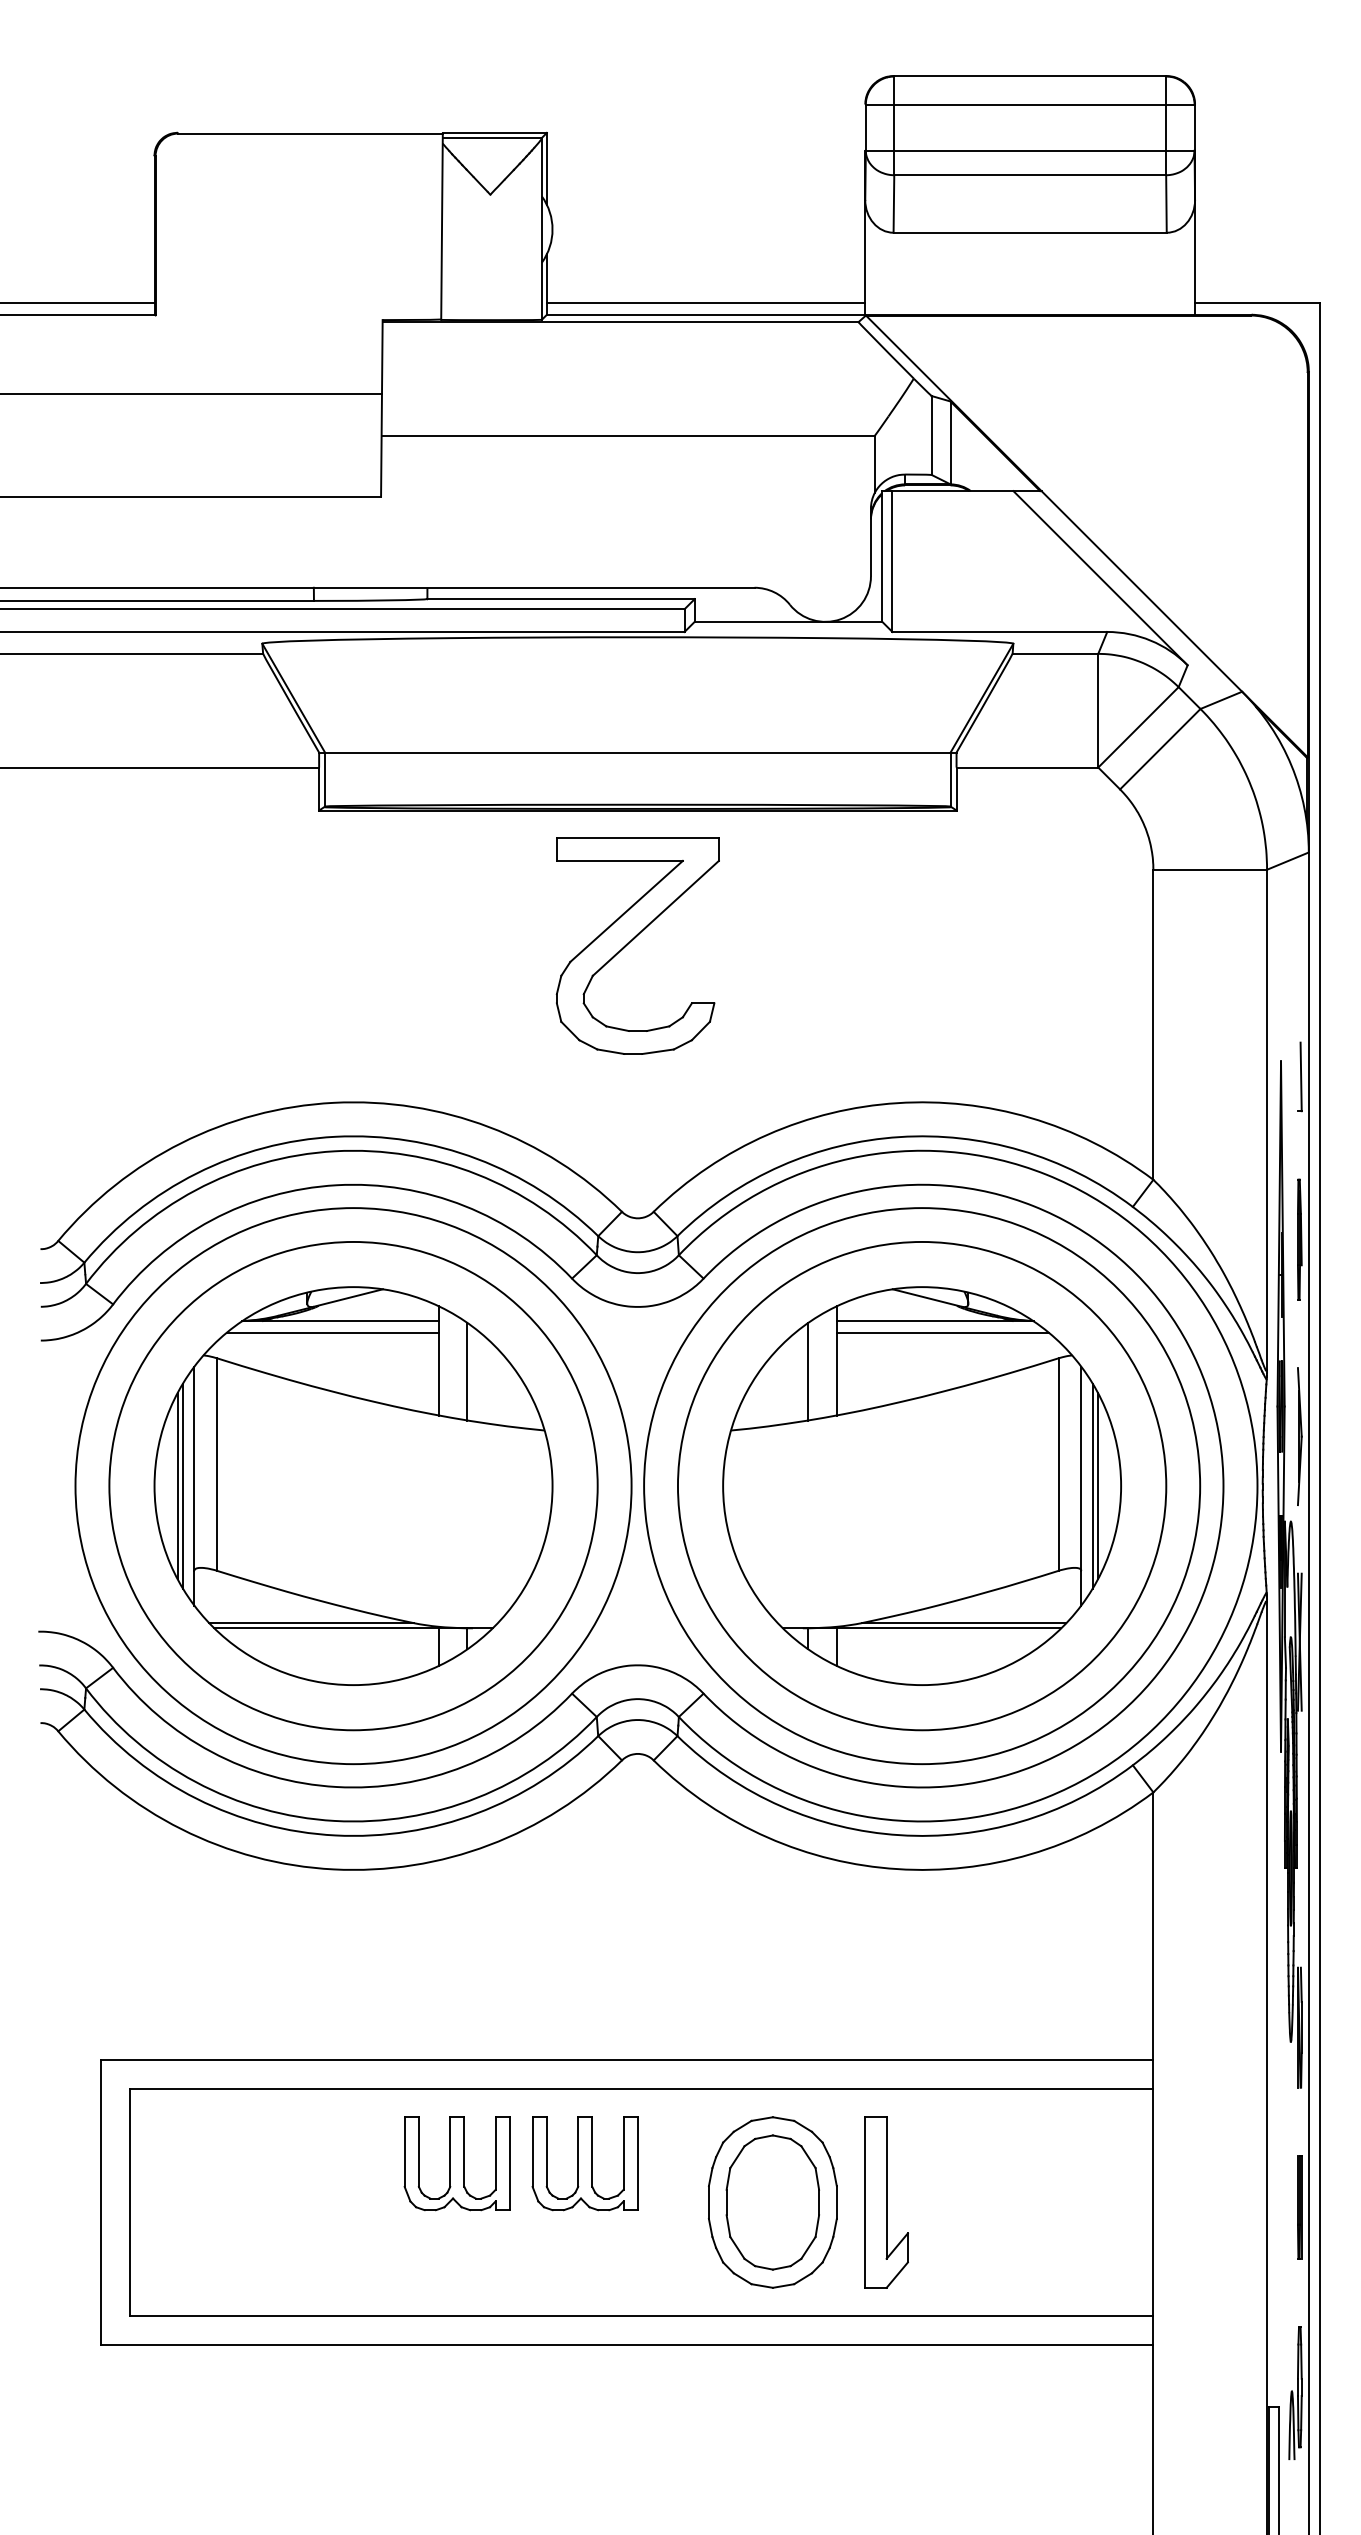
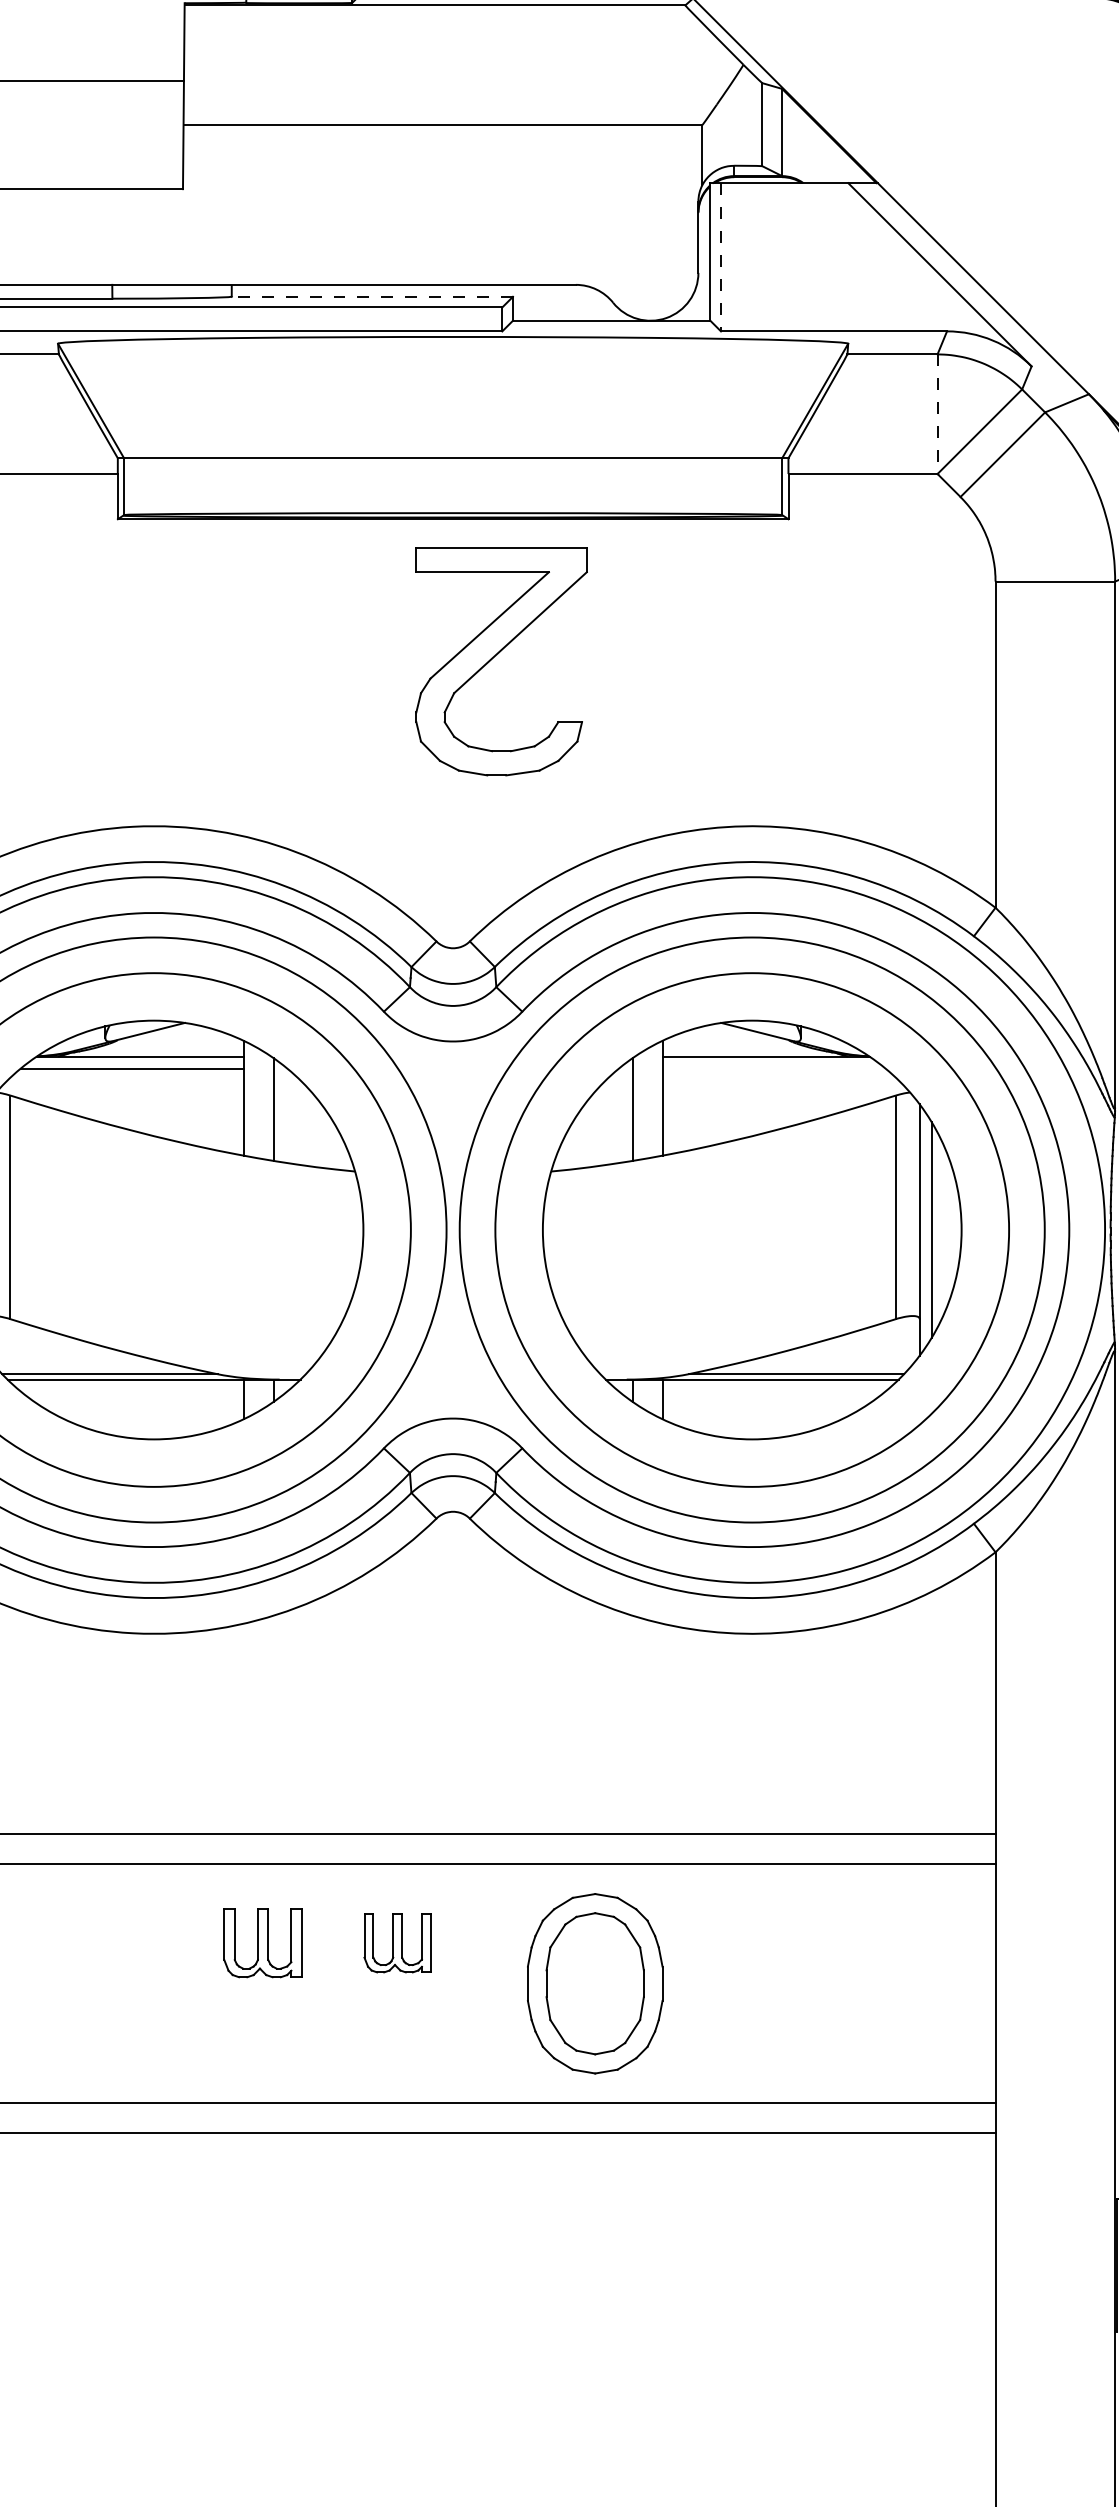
line: (892, 562) -> (721, 258), solid -> dashed
line: (561, 599) -> (372, 297), solid -> dashed
line: (1098, 710) -> (937, 413), solid -> dashed
part: (633, 940) -> (496, 655), moved
line: (942, 1332) -> (773, 1068), removed
line: (1098, 1486) -> (937, 1230), removed
part: (456, 2163) -> (262, 1942), size x0.7
part: (584, 2163) -> (397, 1942), size x0.6
part: (886, 2202) -> (714, 1983), removed

